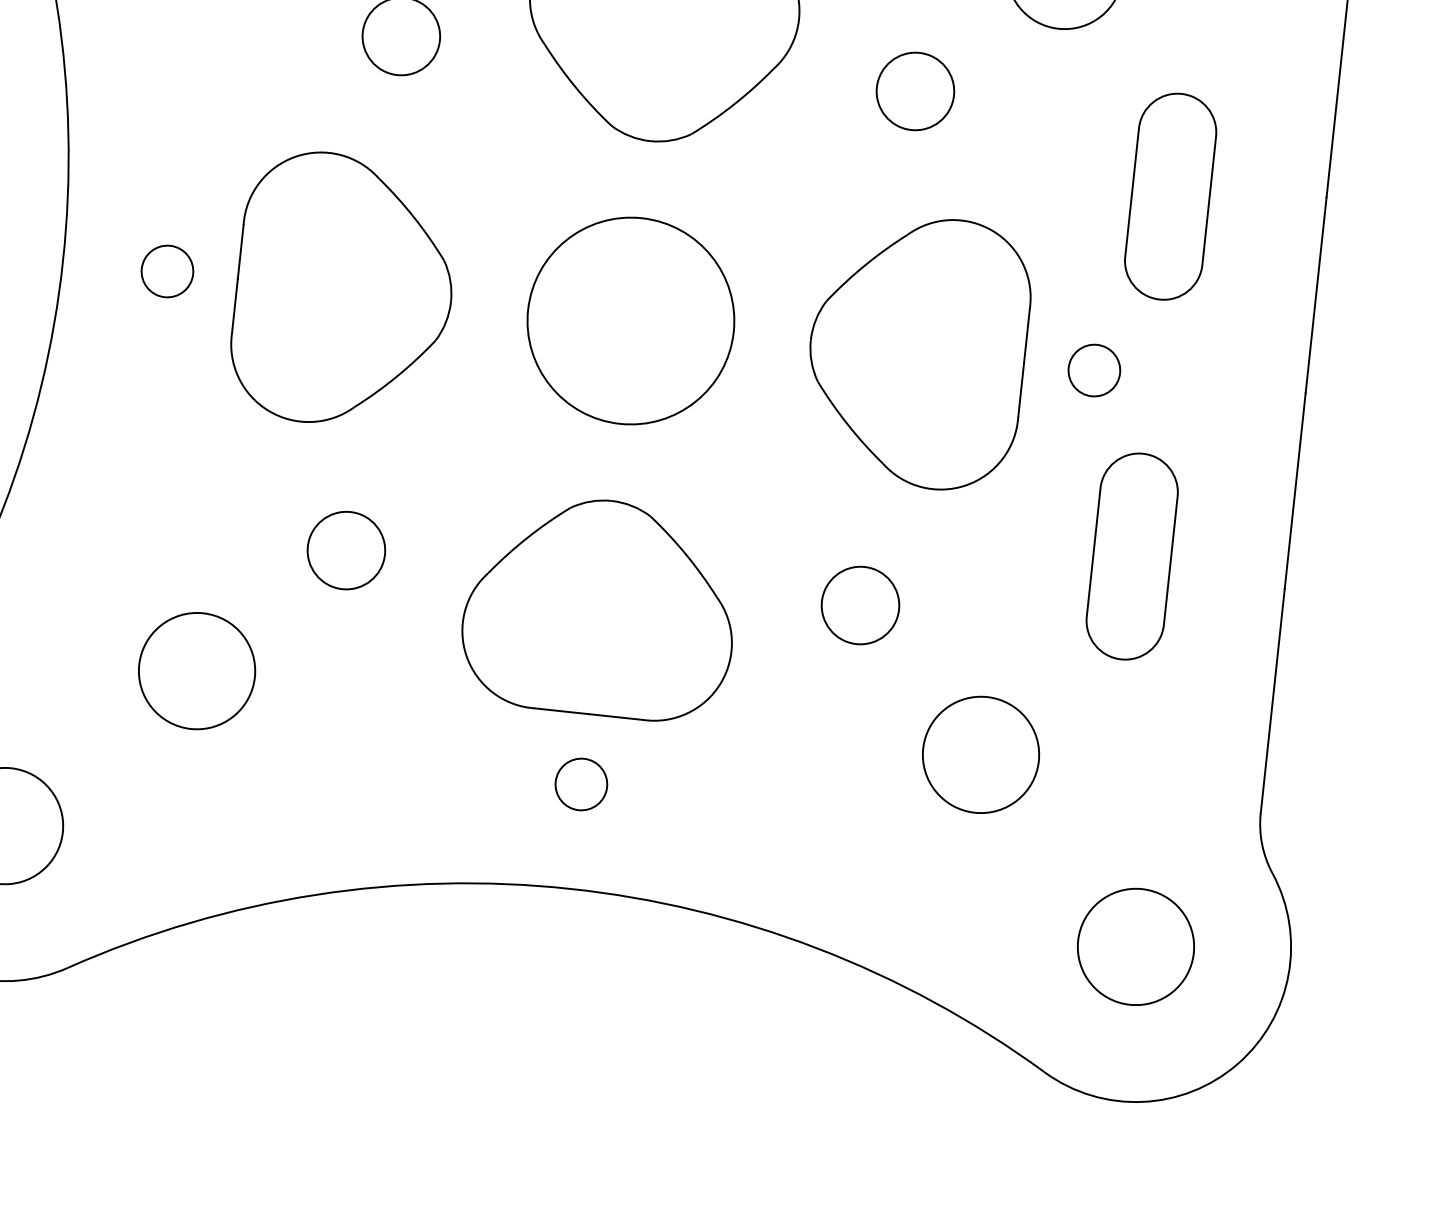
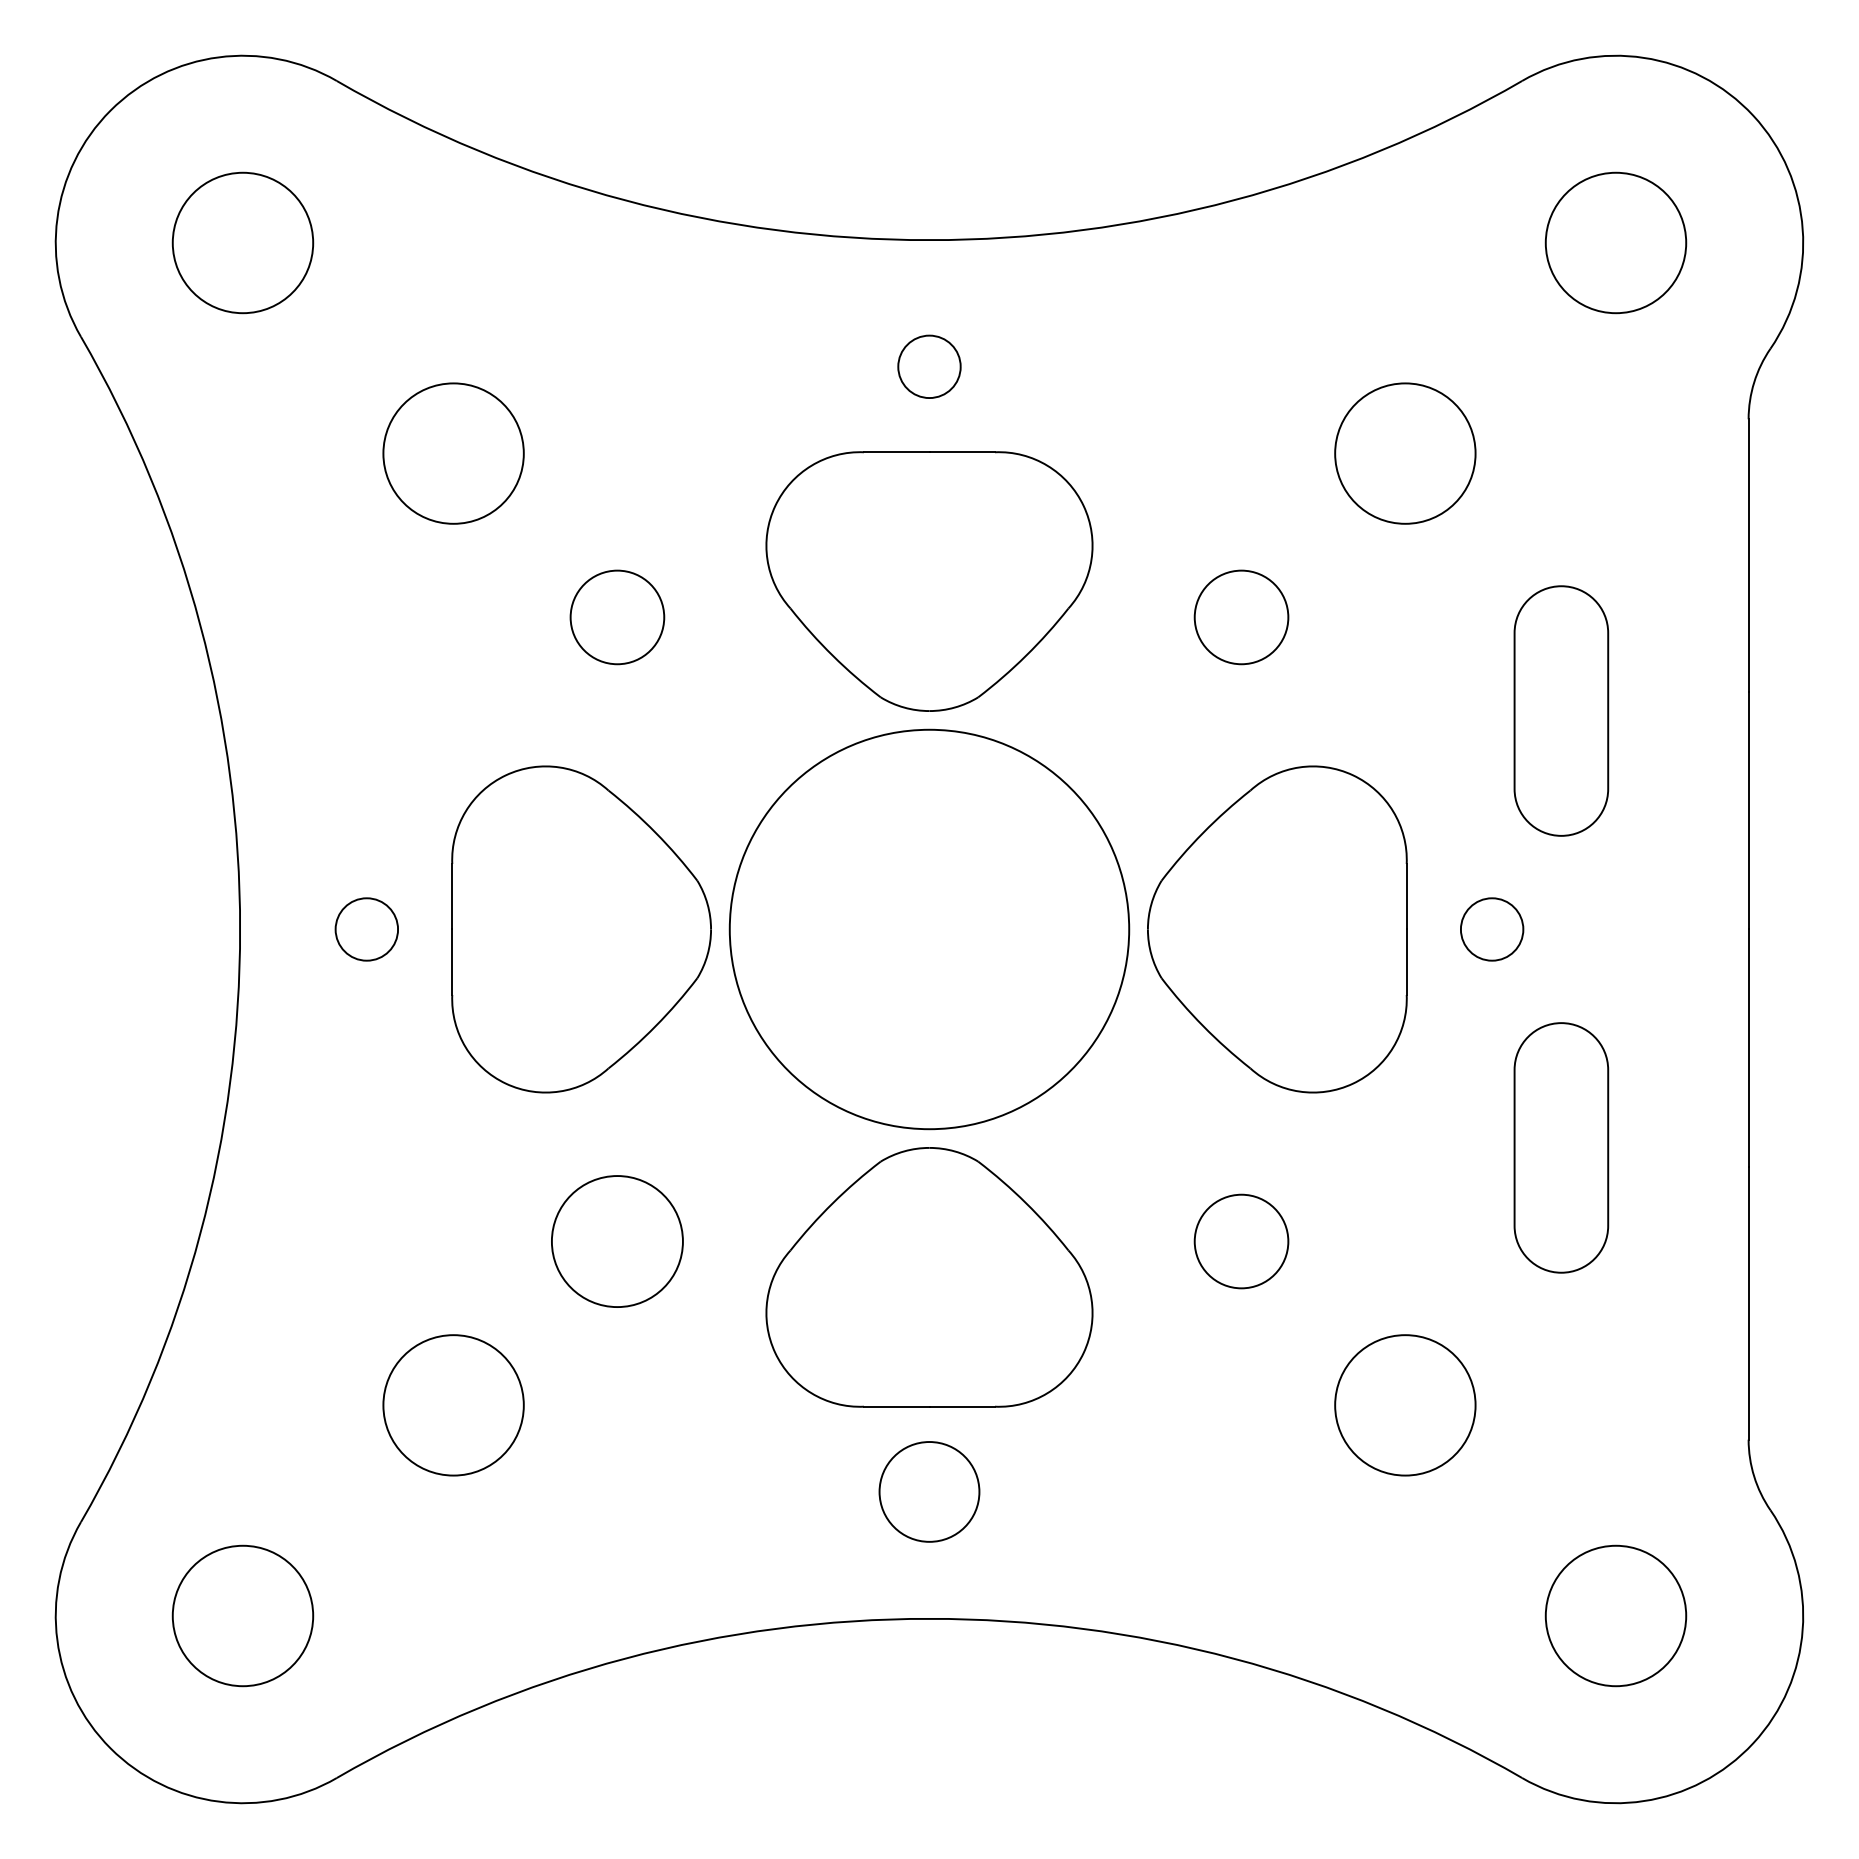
circle: (630, 321) -> (929, 929), size x1.6
circle: (346, 550) -> (617, 1241), size x1.4
circle: (581, 784) -> (929, 1492), size x1.6

